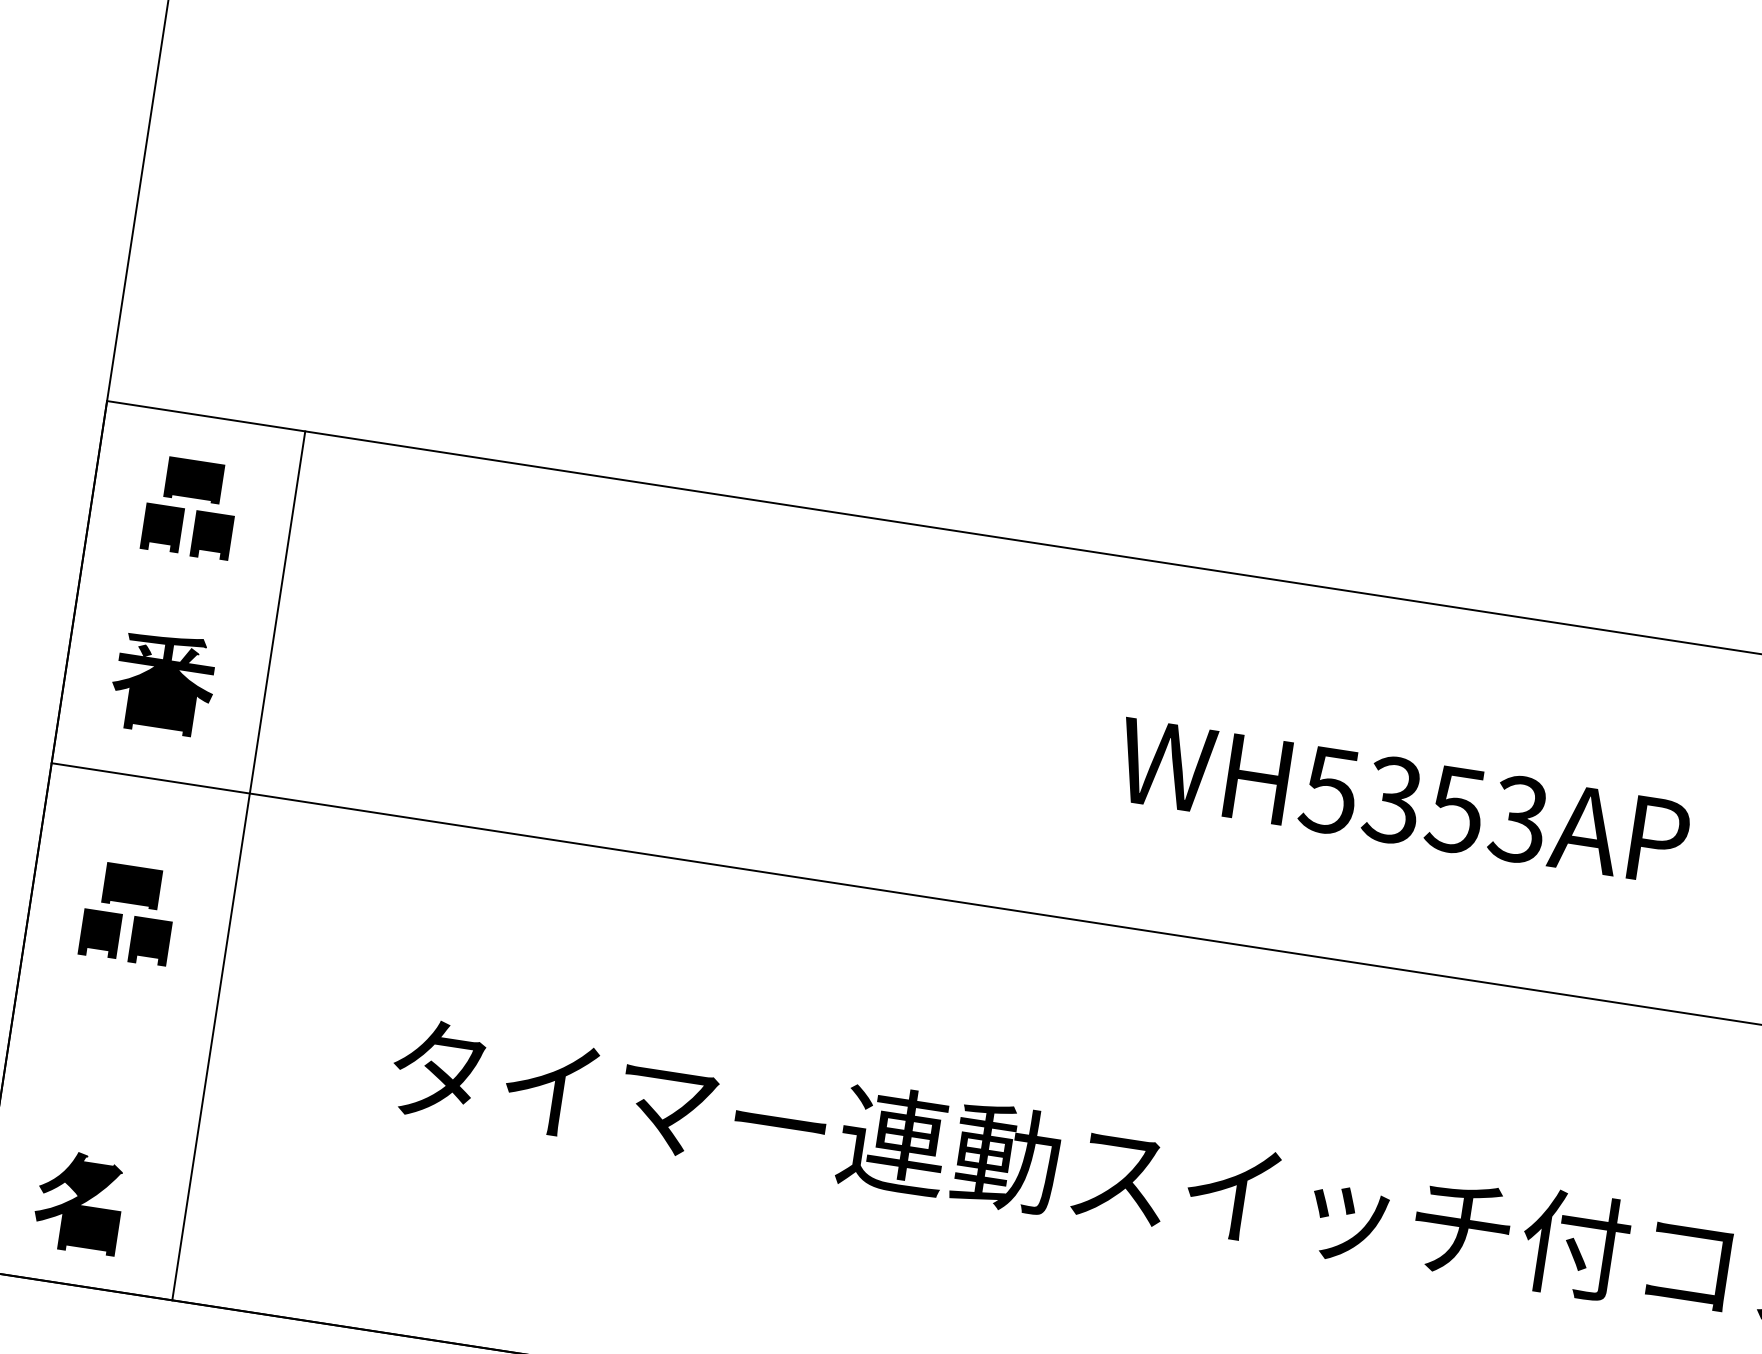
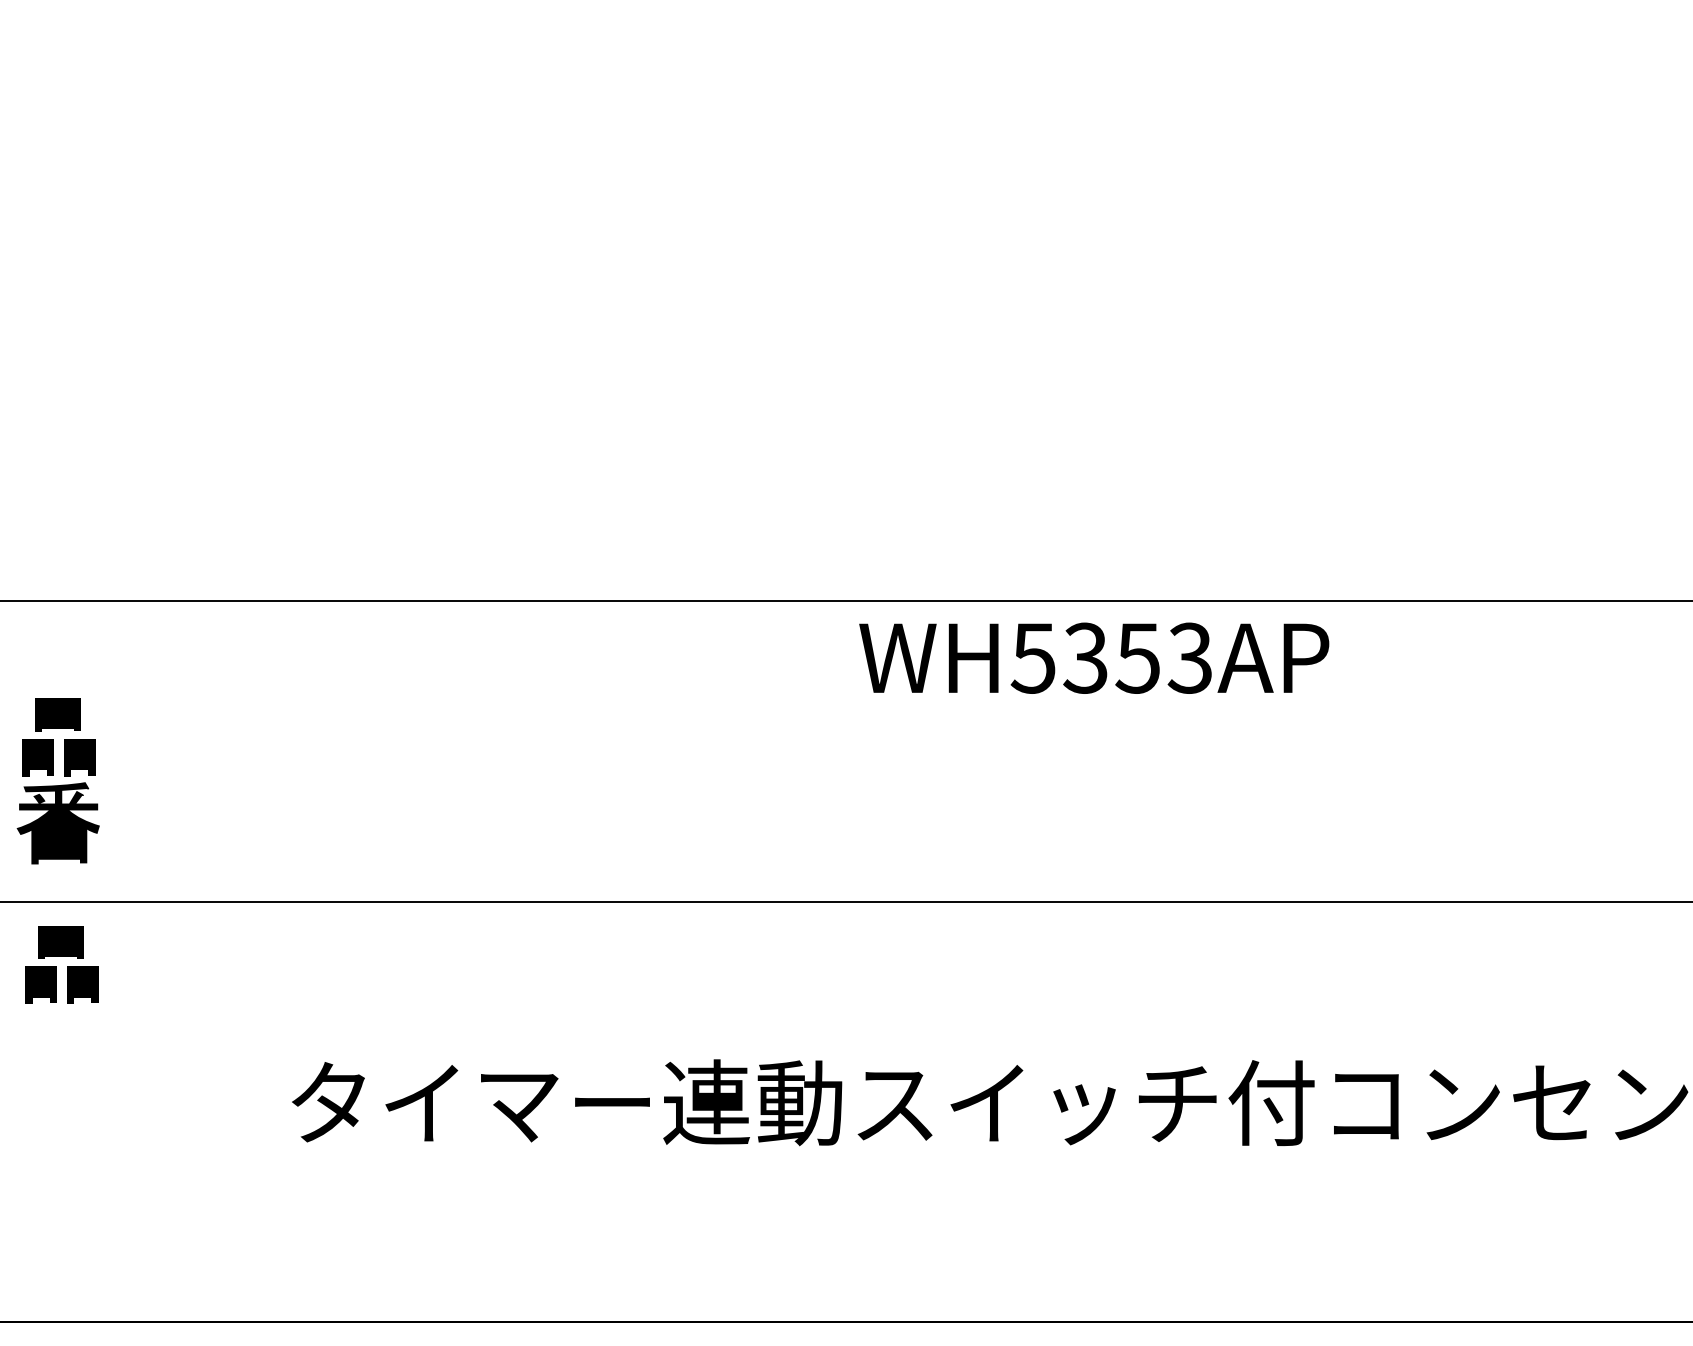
part: (190, 507) -> (58, 737), moved
part: (1403, 800) -> (1094, 657), moved
line: (238, 865) -> (141, 961), removed
part: (128, 913) -> (61, 964), moved
part: (79, 1201) -> (54, 1253), removed

